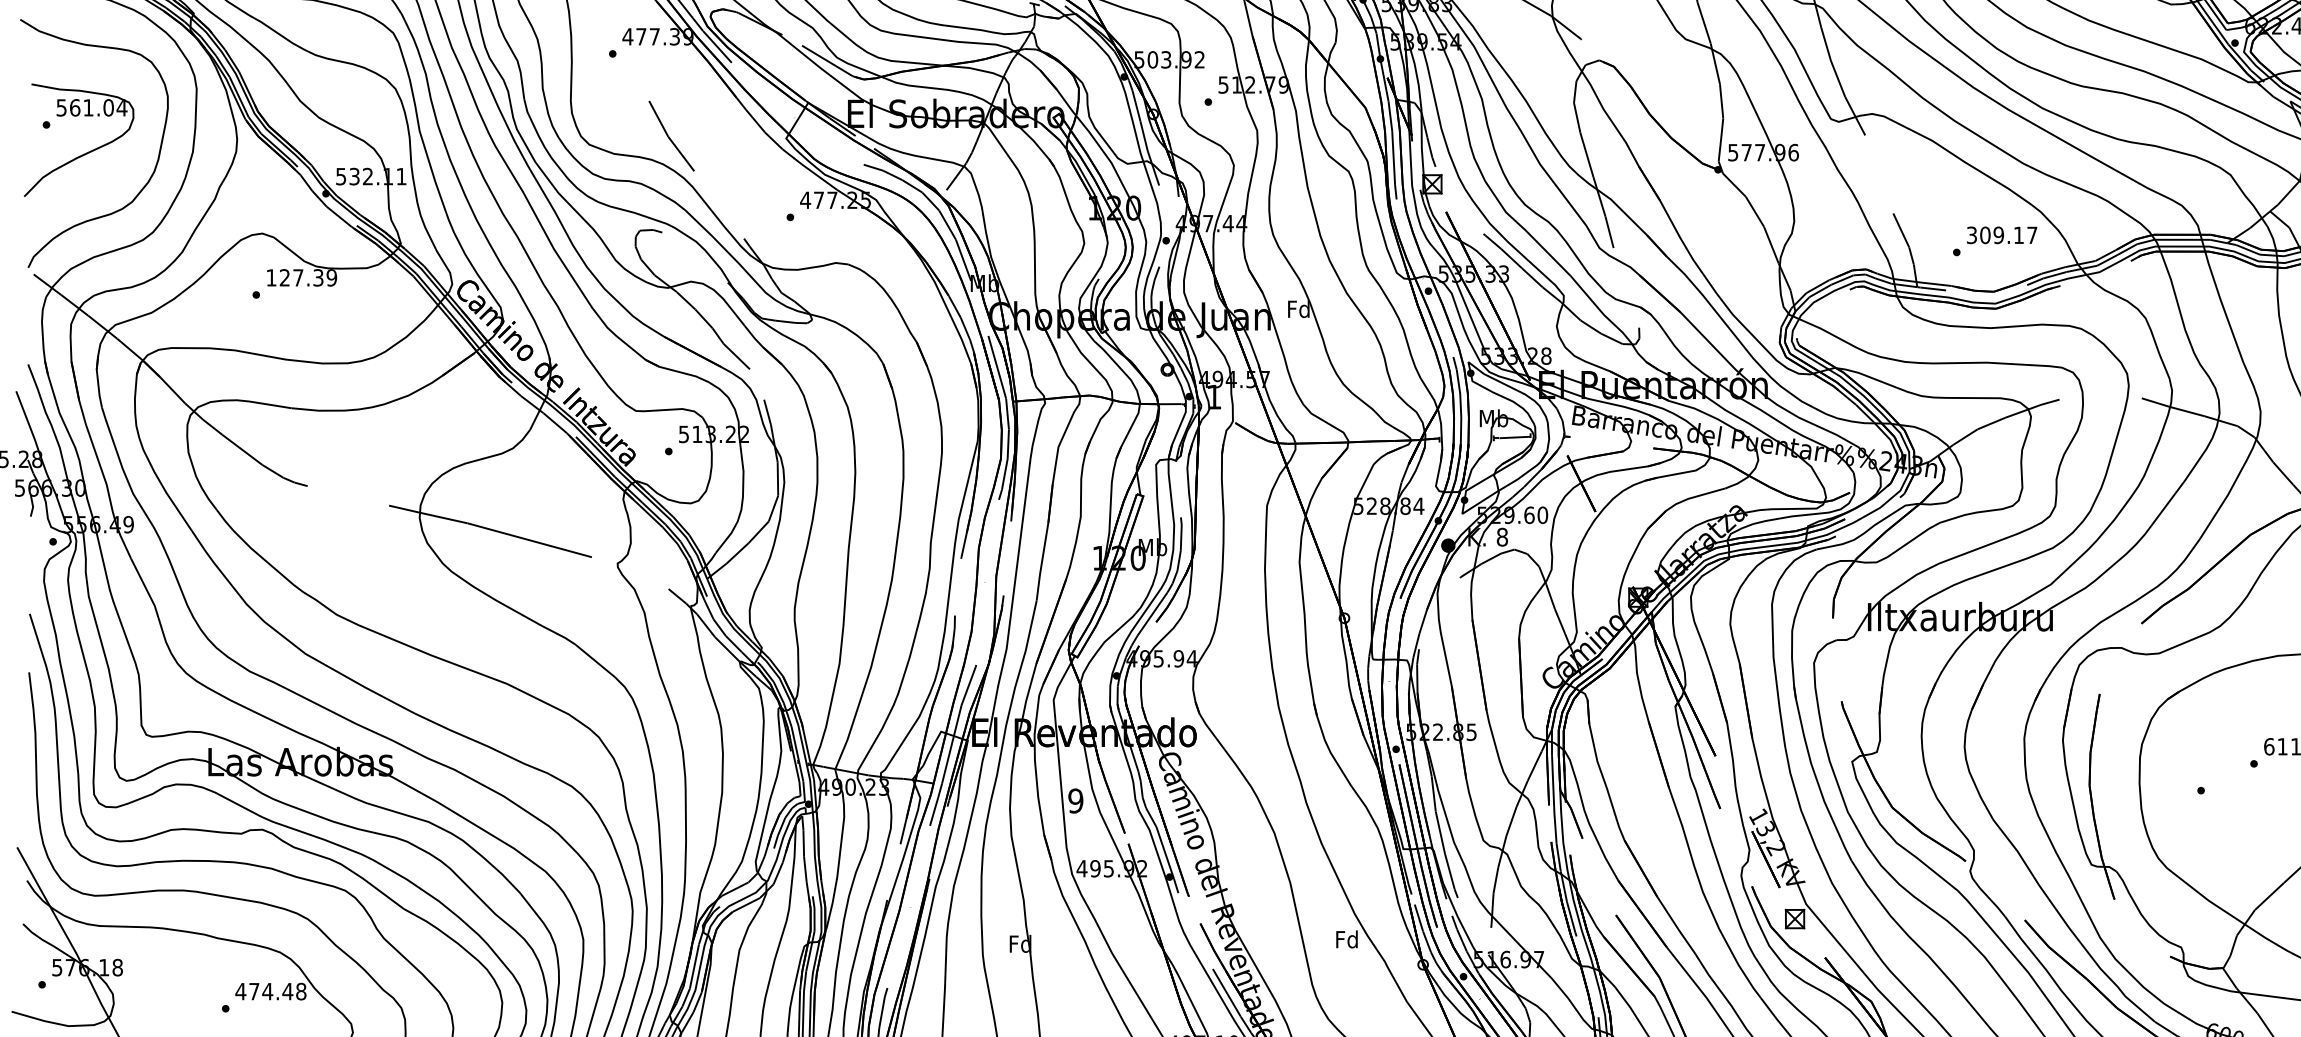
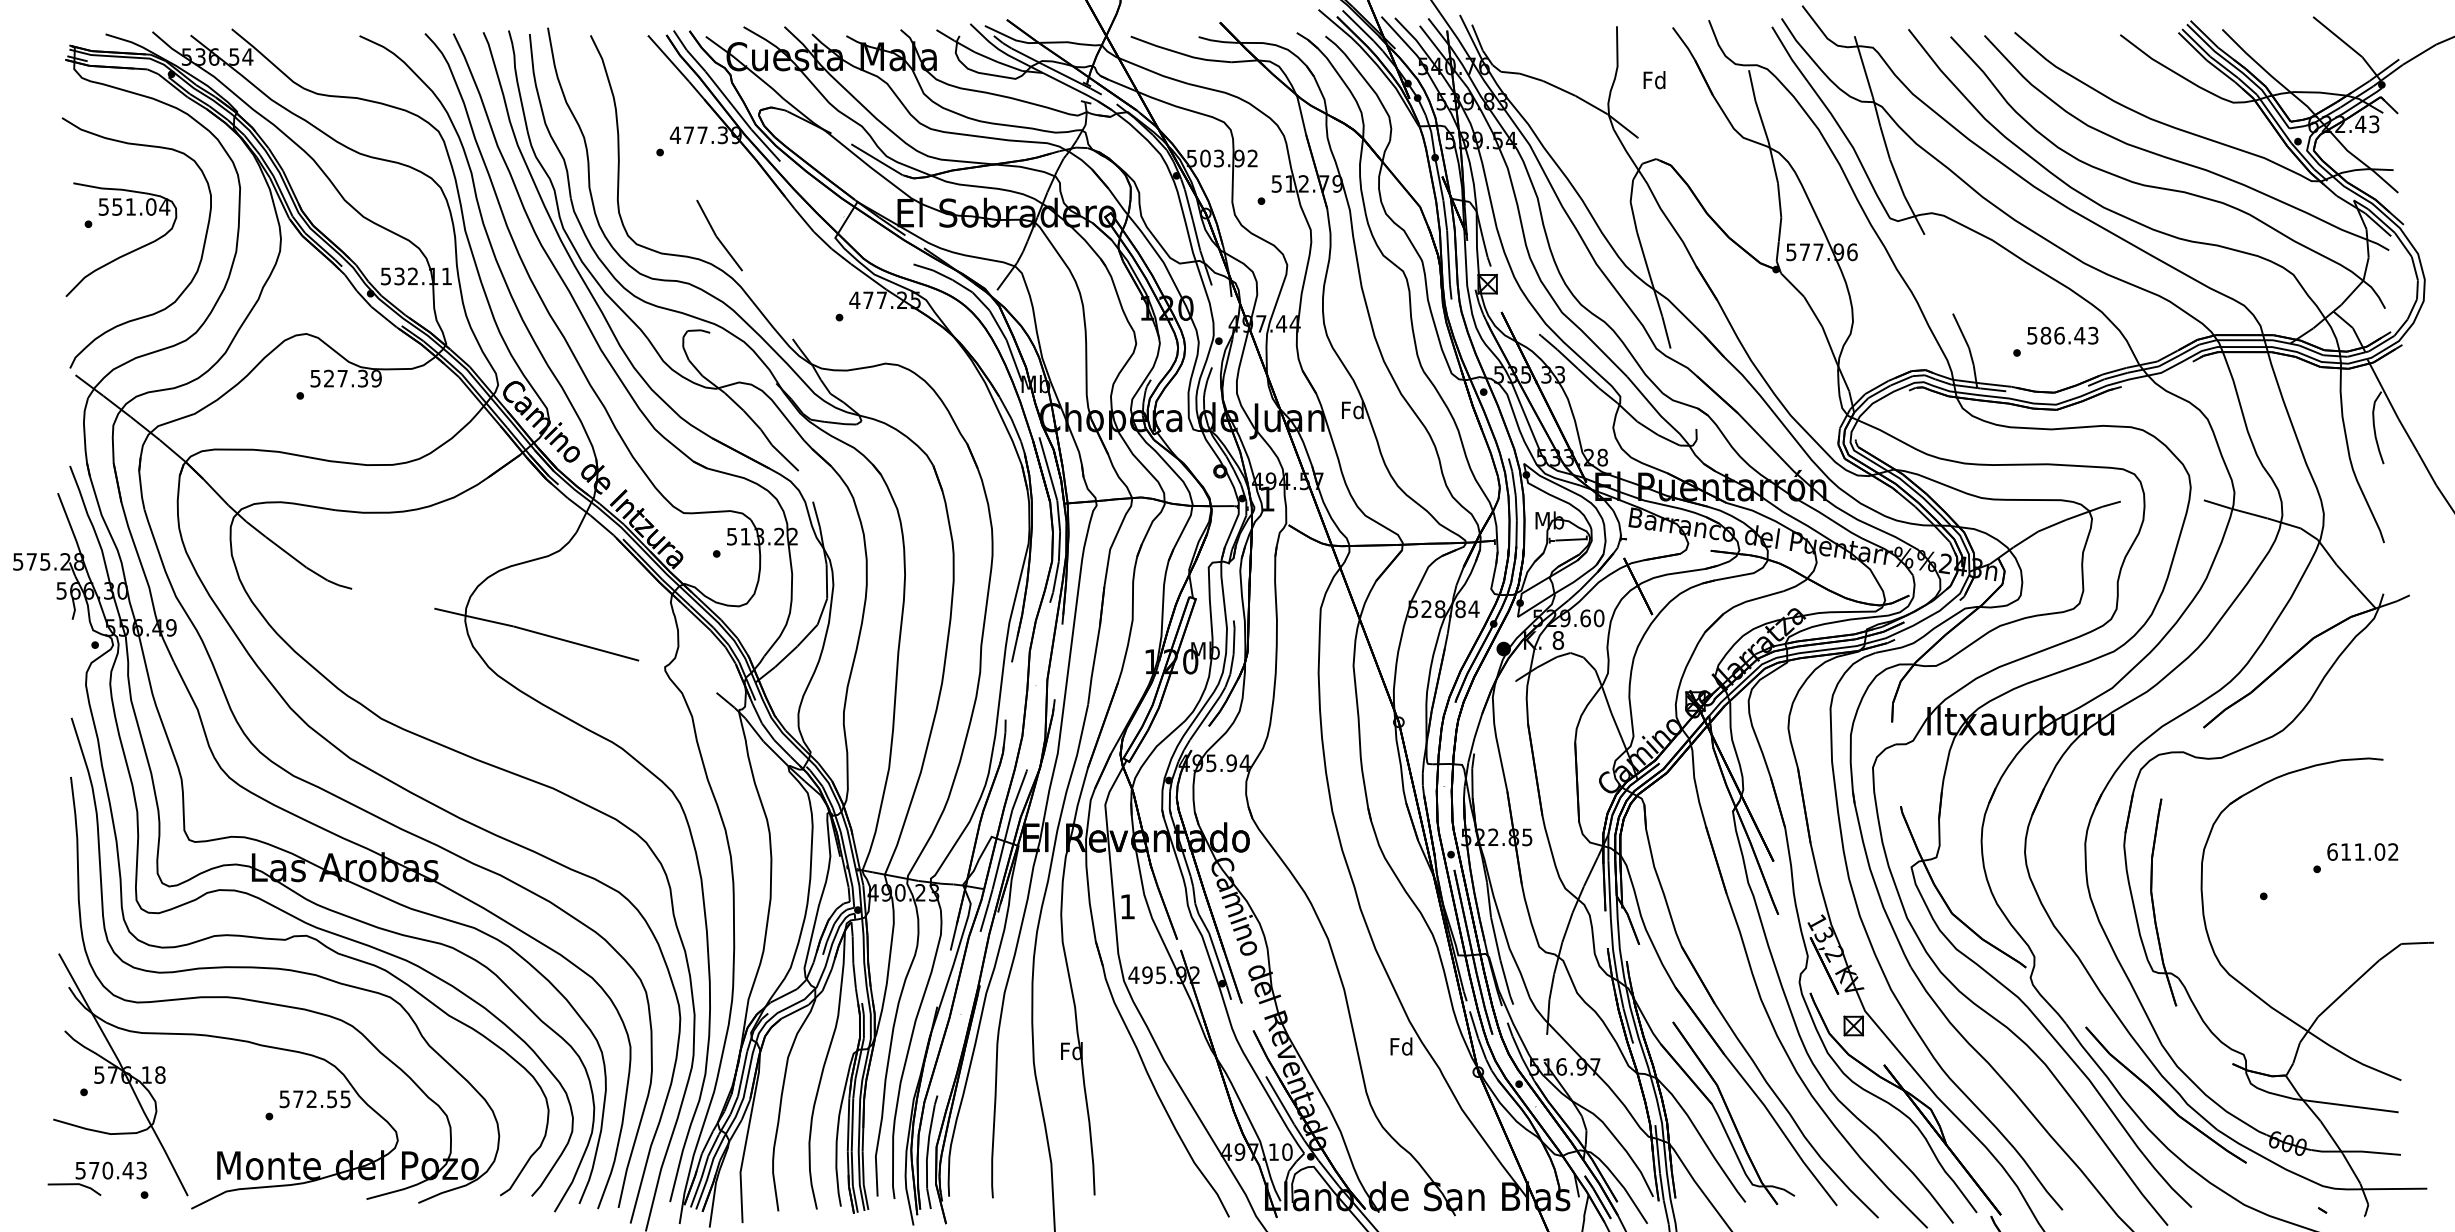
text: (75, 107) -> (117, 206), 561.04 -> 551.04
text: (2001, 235) -> (2062, 335), 309.17 -> 586.43
text: (271, 277) -> (315, 378), 127.39 -> 527.39
text: (1075, 800) -> (1127, 906), 9 -> 1
text: (270, 991) -> (314, 1099), 474.48 -> 572.55

